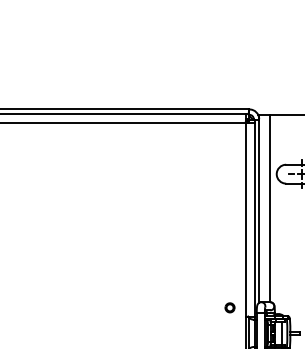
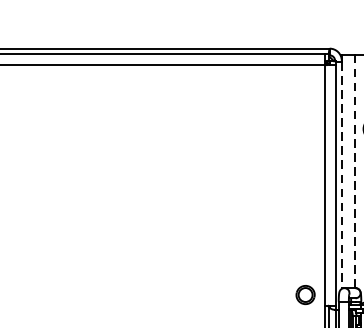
line: (269, 208) -> (354, 171), solid -> dashed
line: (259, 212) -> (342, 176), solid -> dashed
part: (229, 307) -> (304, 294), size x1.6

